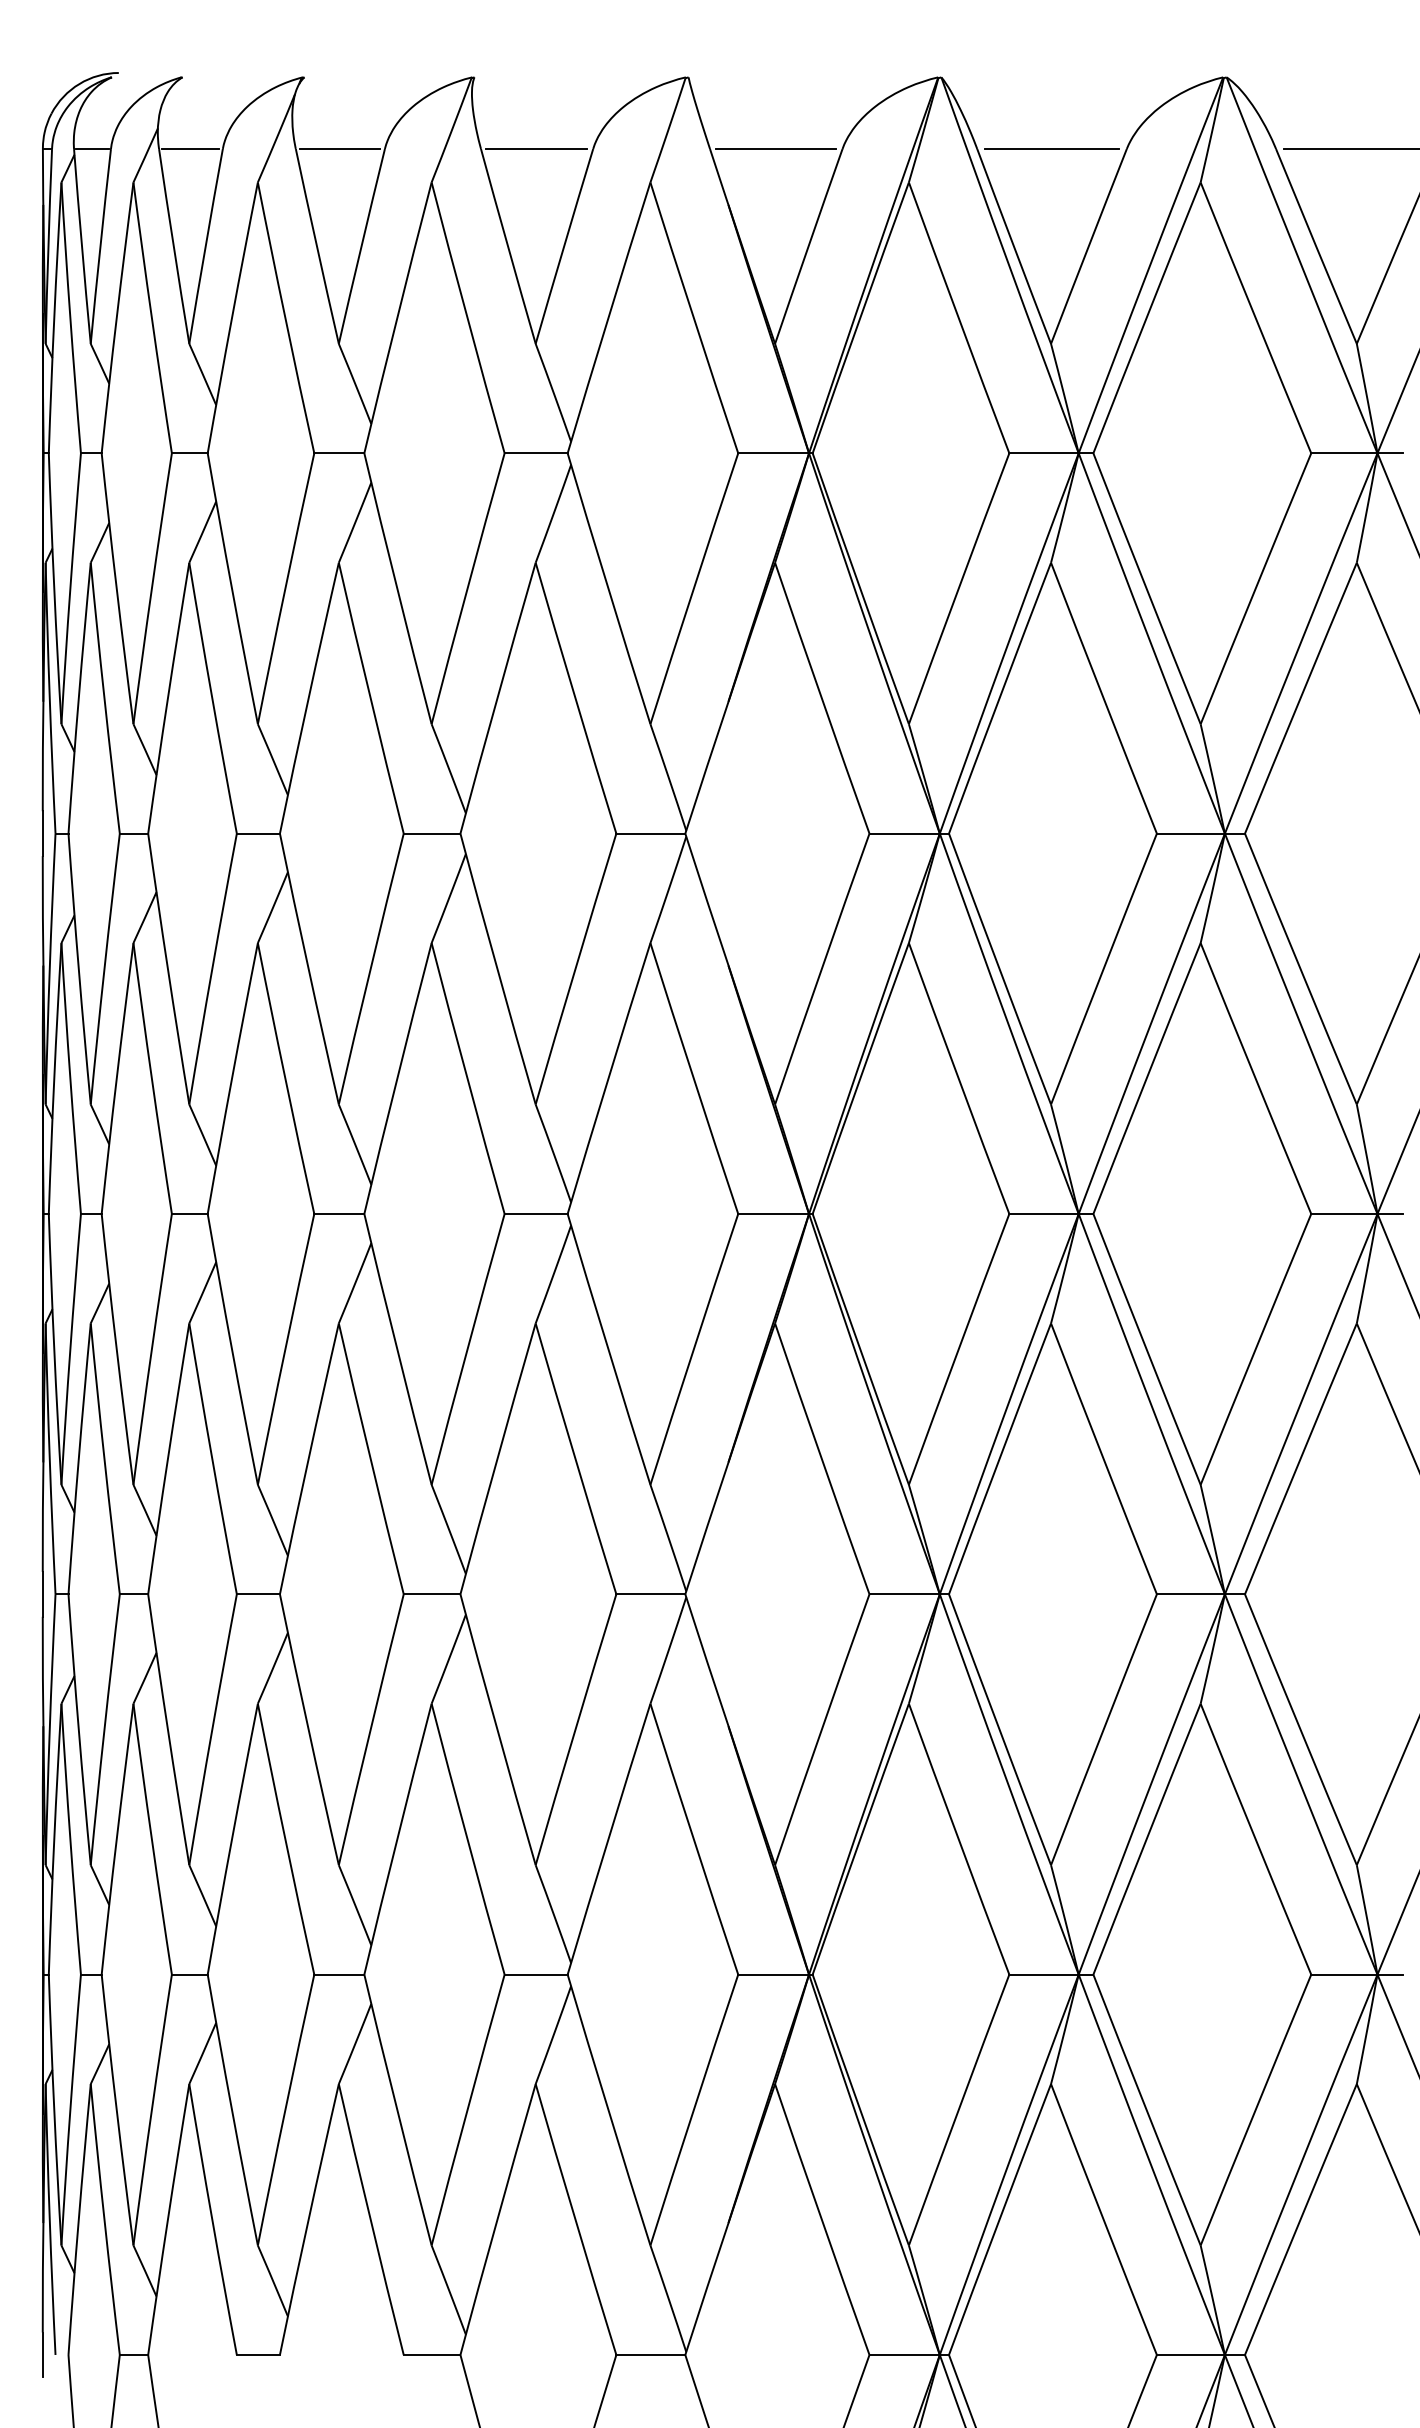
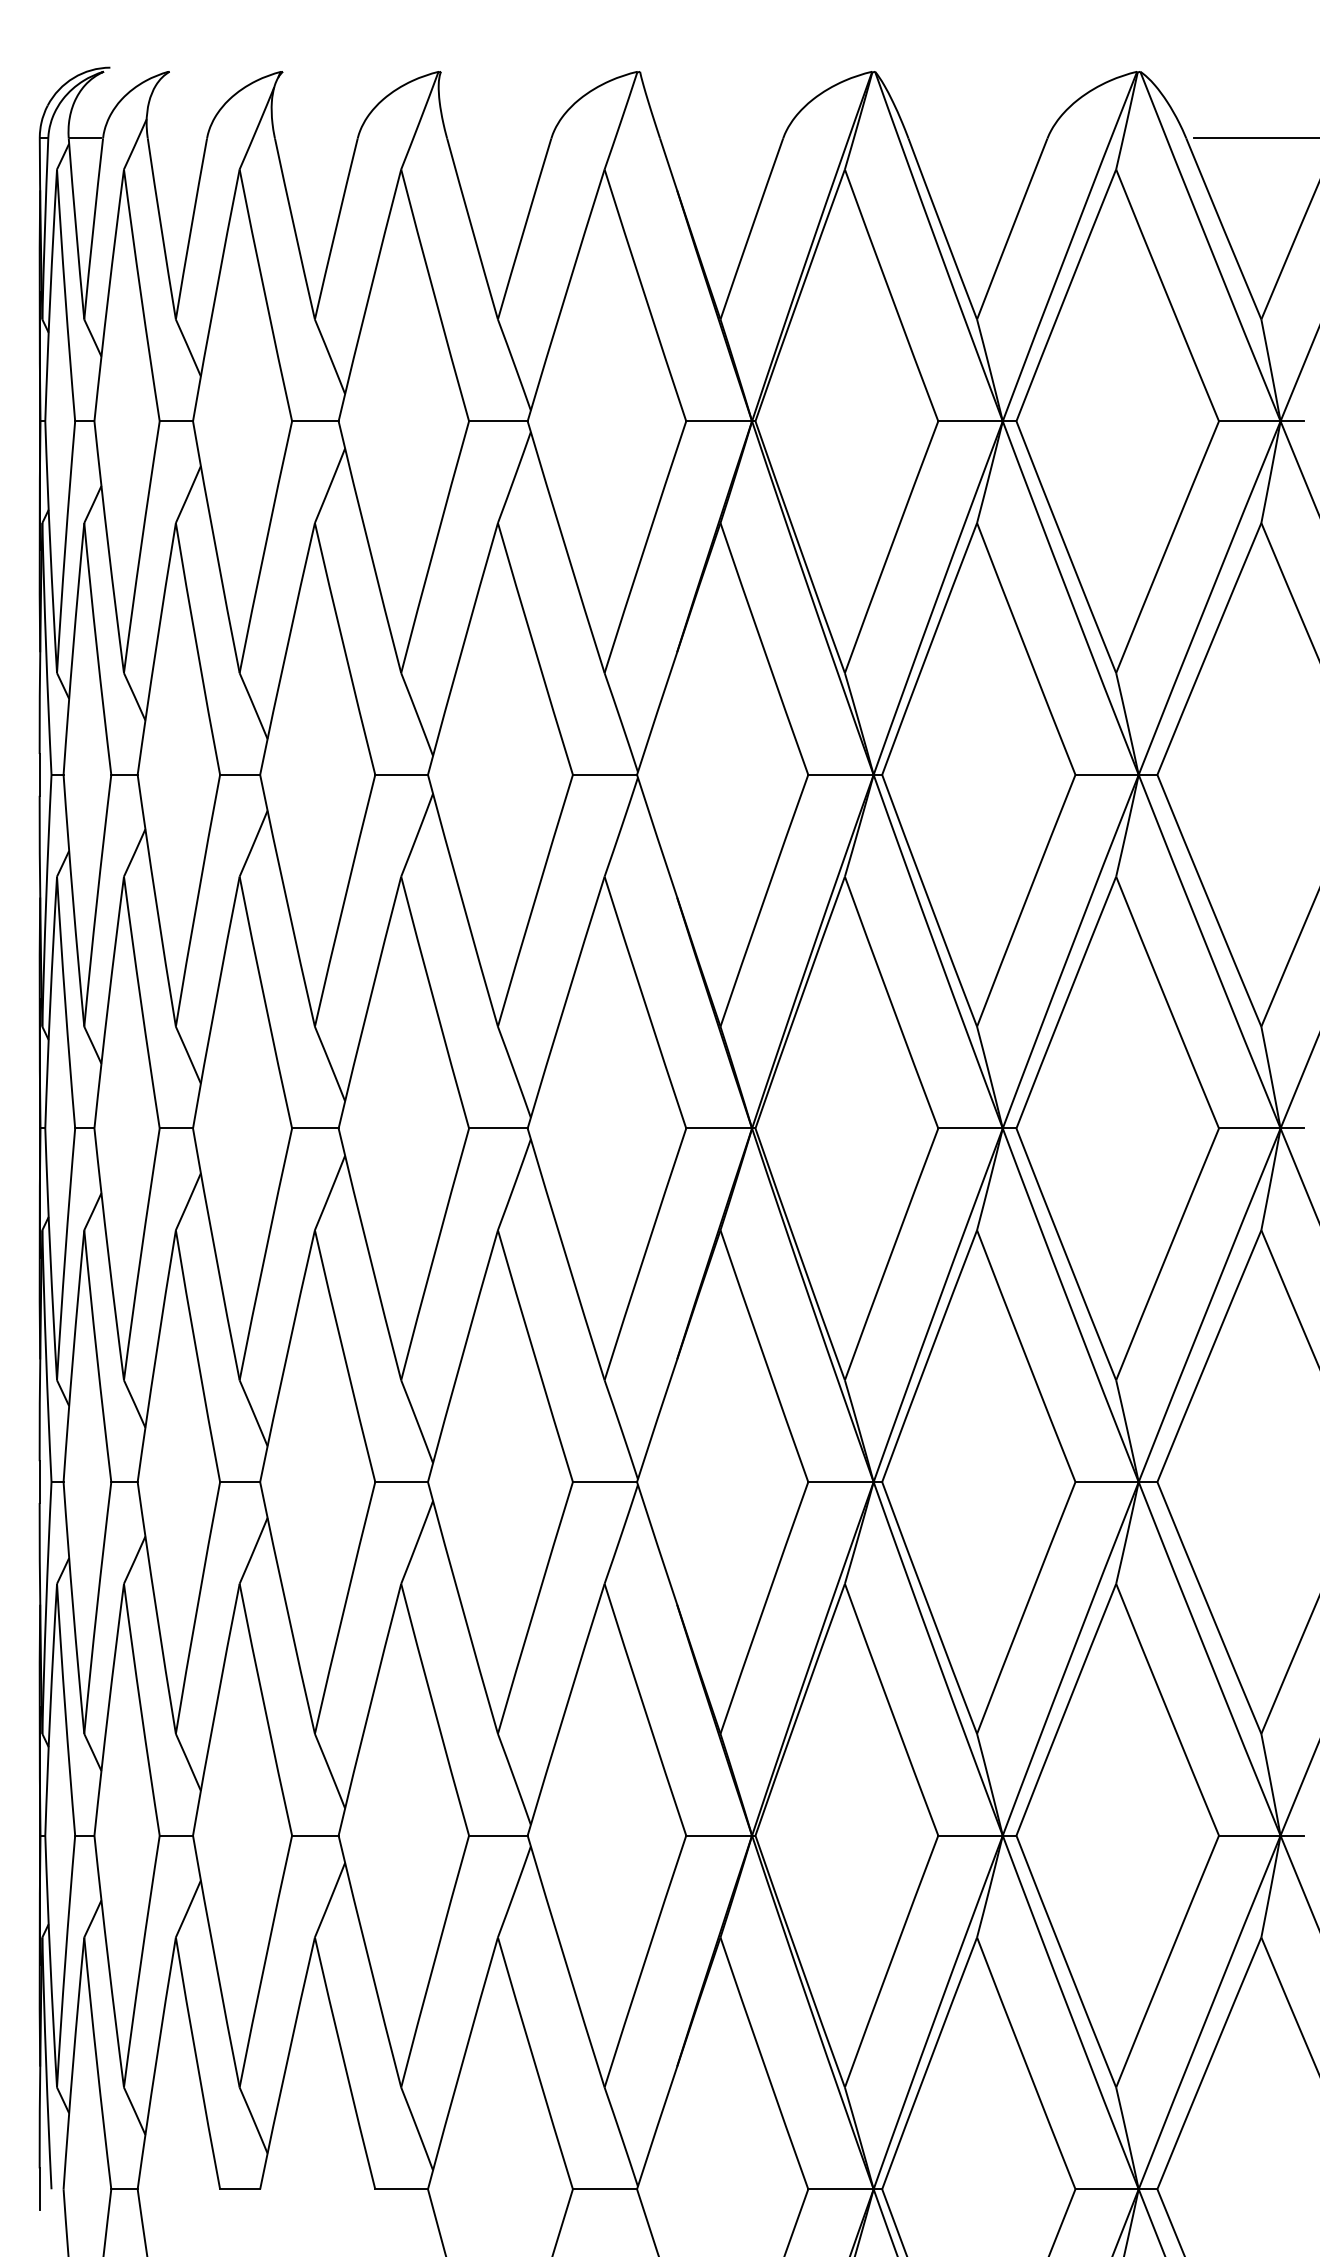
line: (189, 149) -> (176, 138), removed
line: (339, 149) -> (315, 138), removed
line: (536, 149) -> (498, 138), removed
line: (775, 149) -> (720, 138), removed
line: (1051, 149) -> (977, 138), removed

